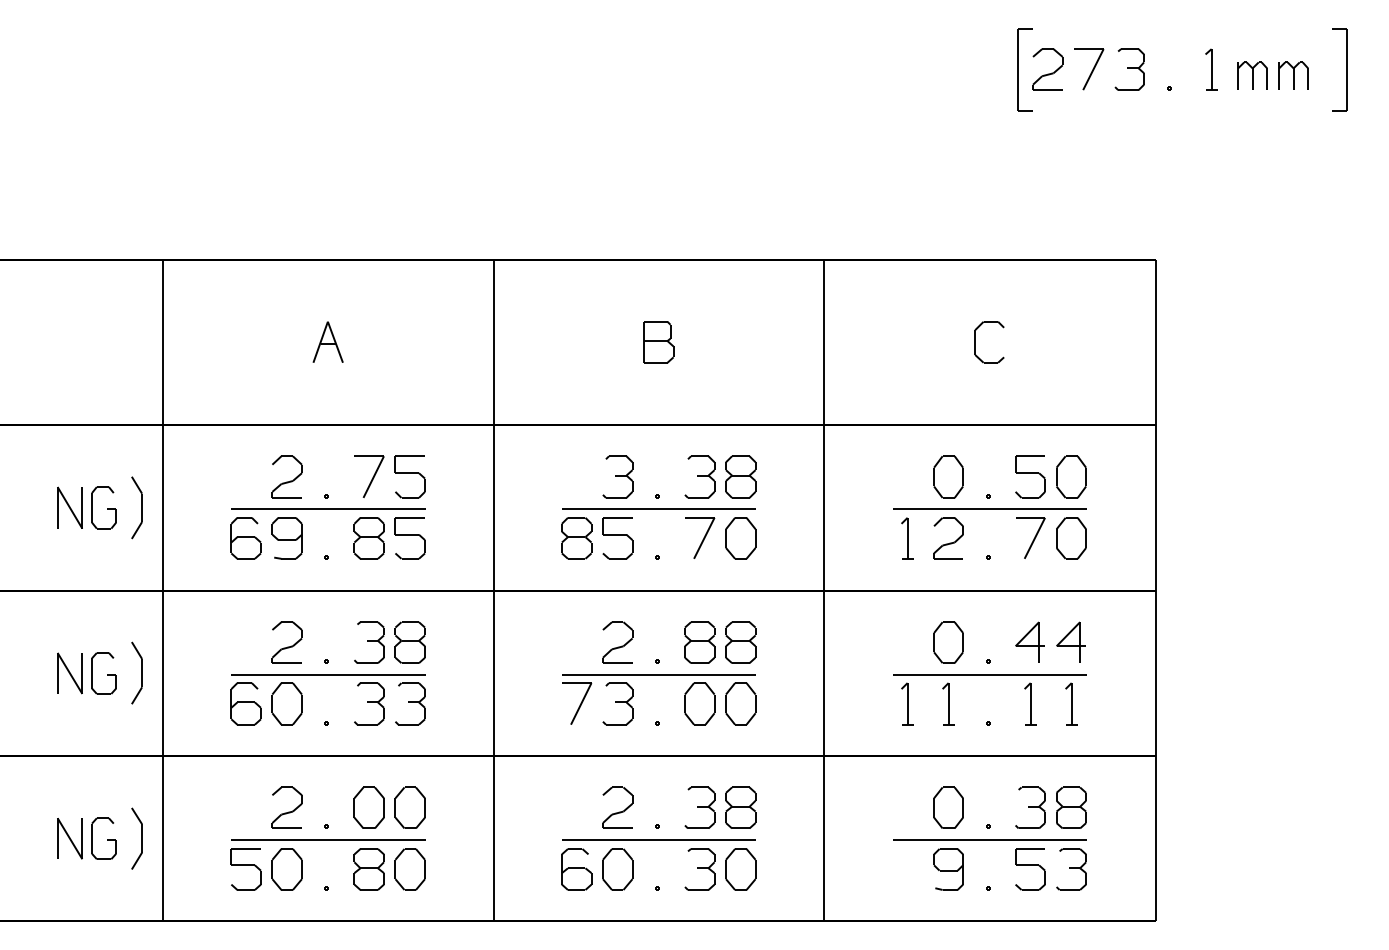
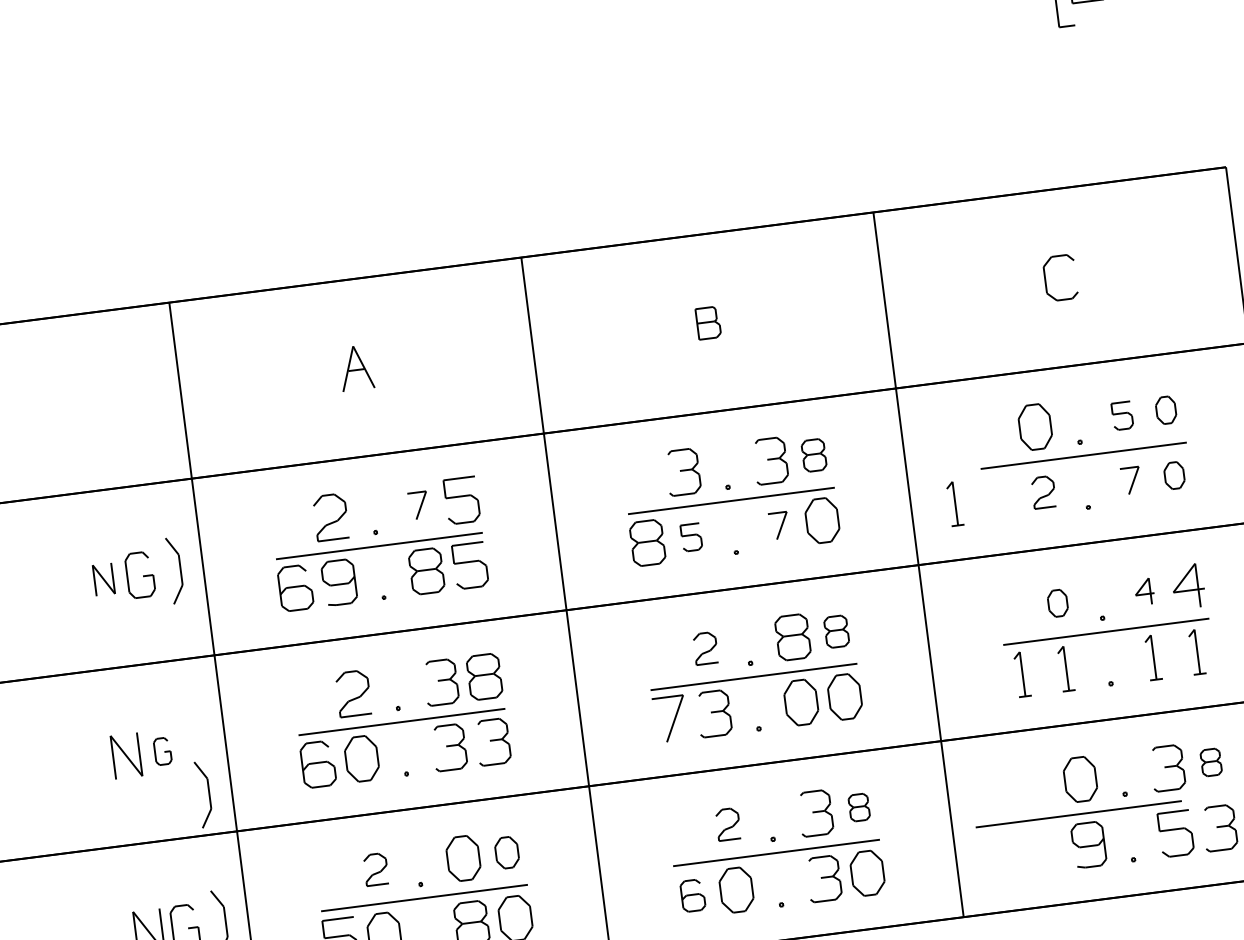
part: (658, 342) -> (708, 323), size x0.7
part: (369, 476) -> (418, 505), size x0.6
part: (740, 476) -> (813, 454), size x0.7
part: (1030, 476) -> (1122, 415), size x0.6
part: (1071, 476) -> (1166, 409), size x0.6
part: (69, 507) -> (103, 579), size x0.7
part: (700, 537) -> (779, 525), size x0.6
part: (1030, 537) -> (1130, 480), size x0.6
part: (617, 538) -> (691, 537), size x0.6
part: (907, 538) -> (955, 503), moved
part: (948, 538) -> (1043, 492), size x0.7
part: (1071, 538) -> (1174, 475), size x0.6
part: (1029, 641) -> (1143, 591), size x0.6
part: (617, 642) -> (705, 648), size x0.7
part: (740, 642) -> (836, 631), size x0.7
part: (948, 642) -> (1057, 603), size x0.6
part: (136, 672) -> (203, 793), moved
part: (103, 673) -> (162, 751), size x0.6
part: (286, 807) -> (375, 869), size x0.7
part: (409, 807) -> (506, 852), size x0.7
part: (617, 807) -> (727, 824), size x0.7
part: (740, 807) -> (858, 807), size x0.6
part: (1071, 807) -> (1211, 762), size x0.6
line: (989, 839) -> (1078, 813), moved
part: (576, 869) -> (692, 895), size x0.7

